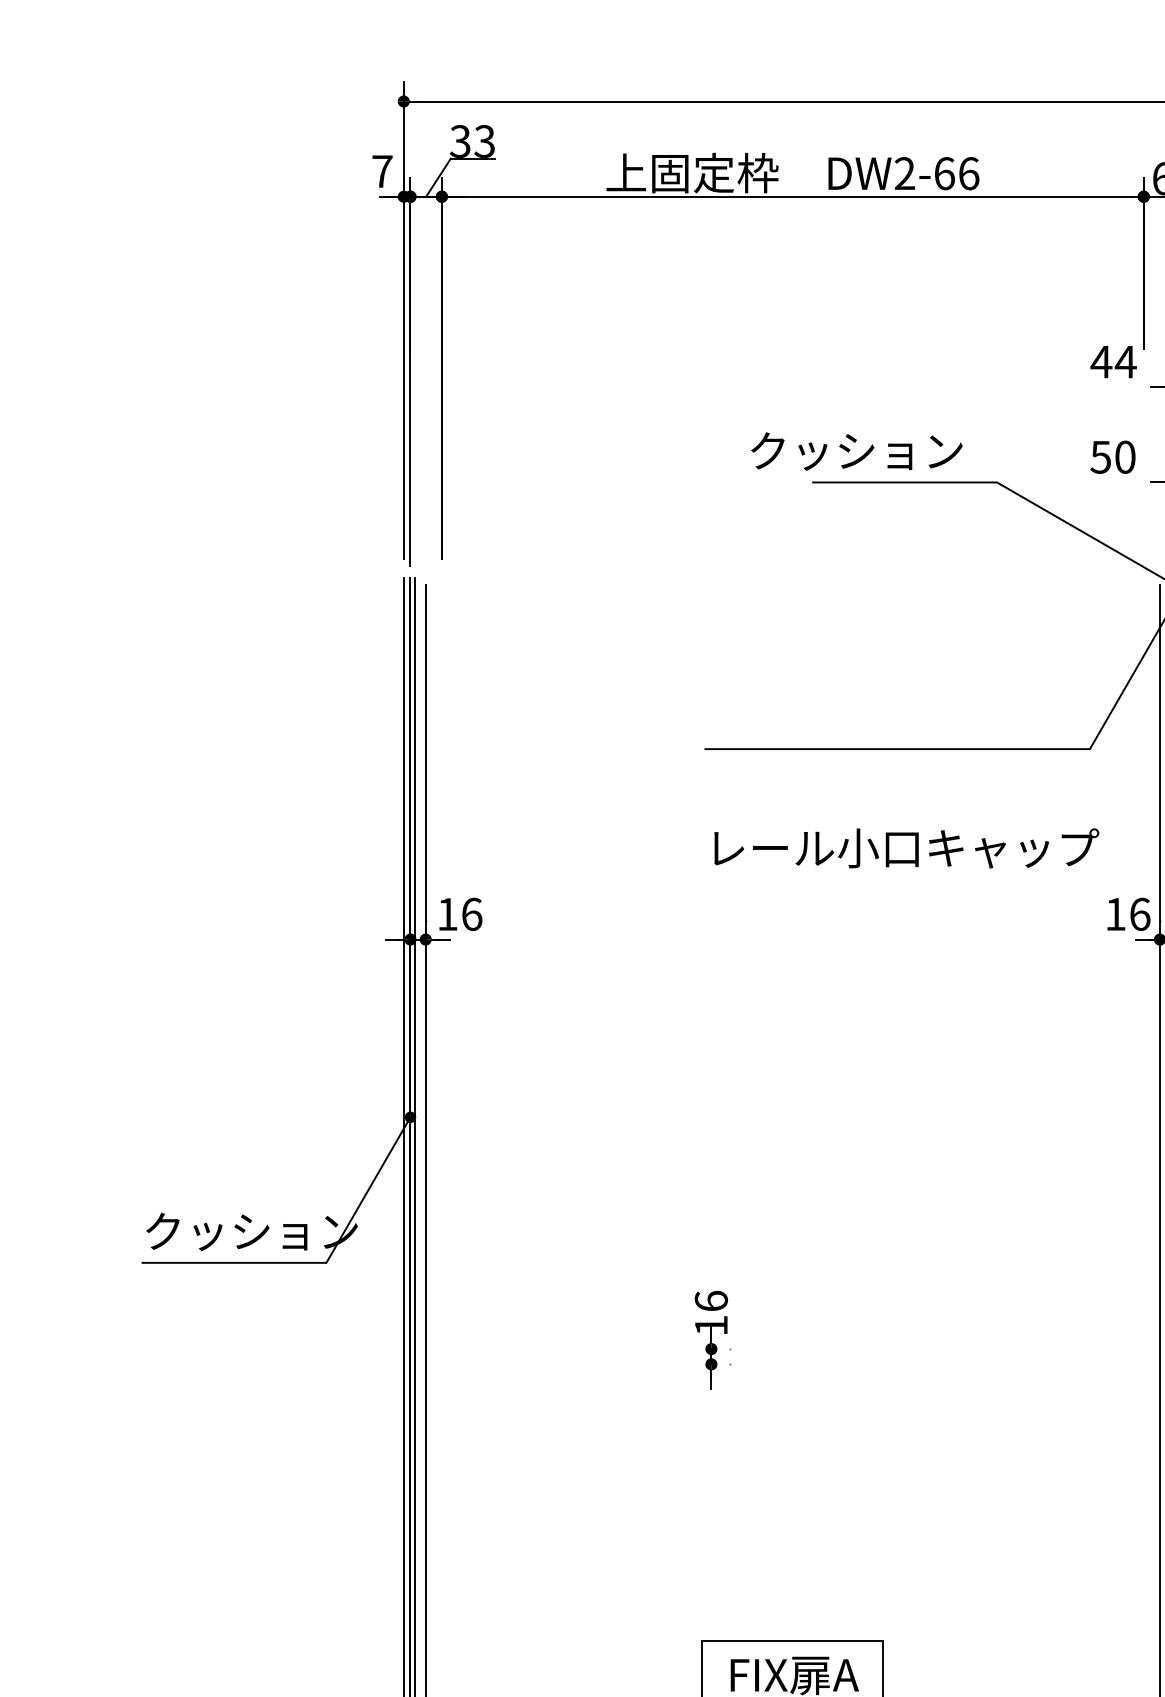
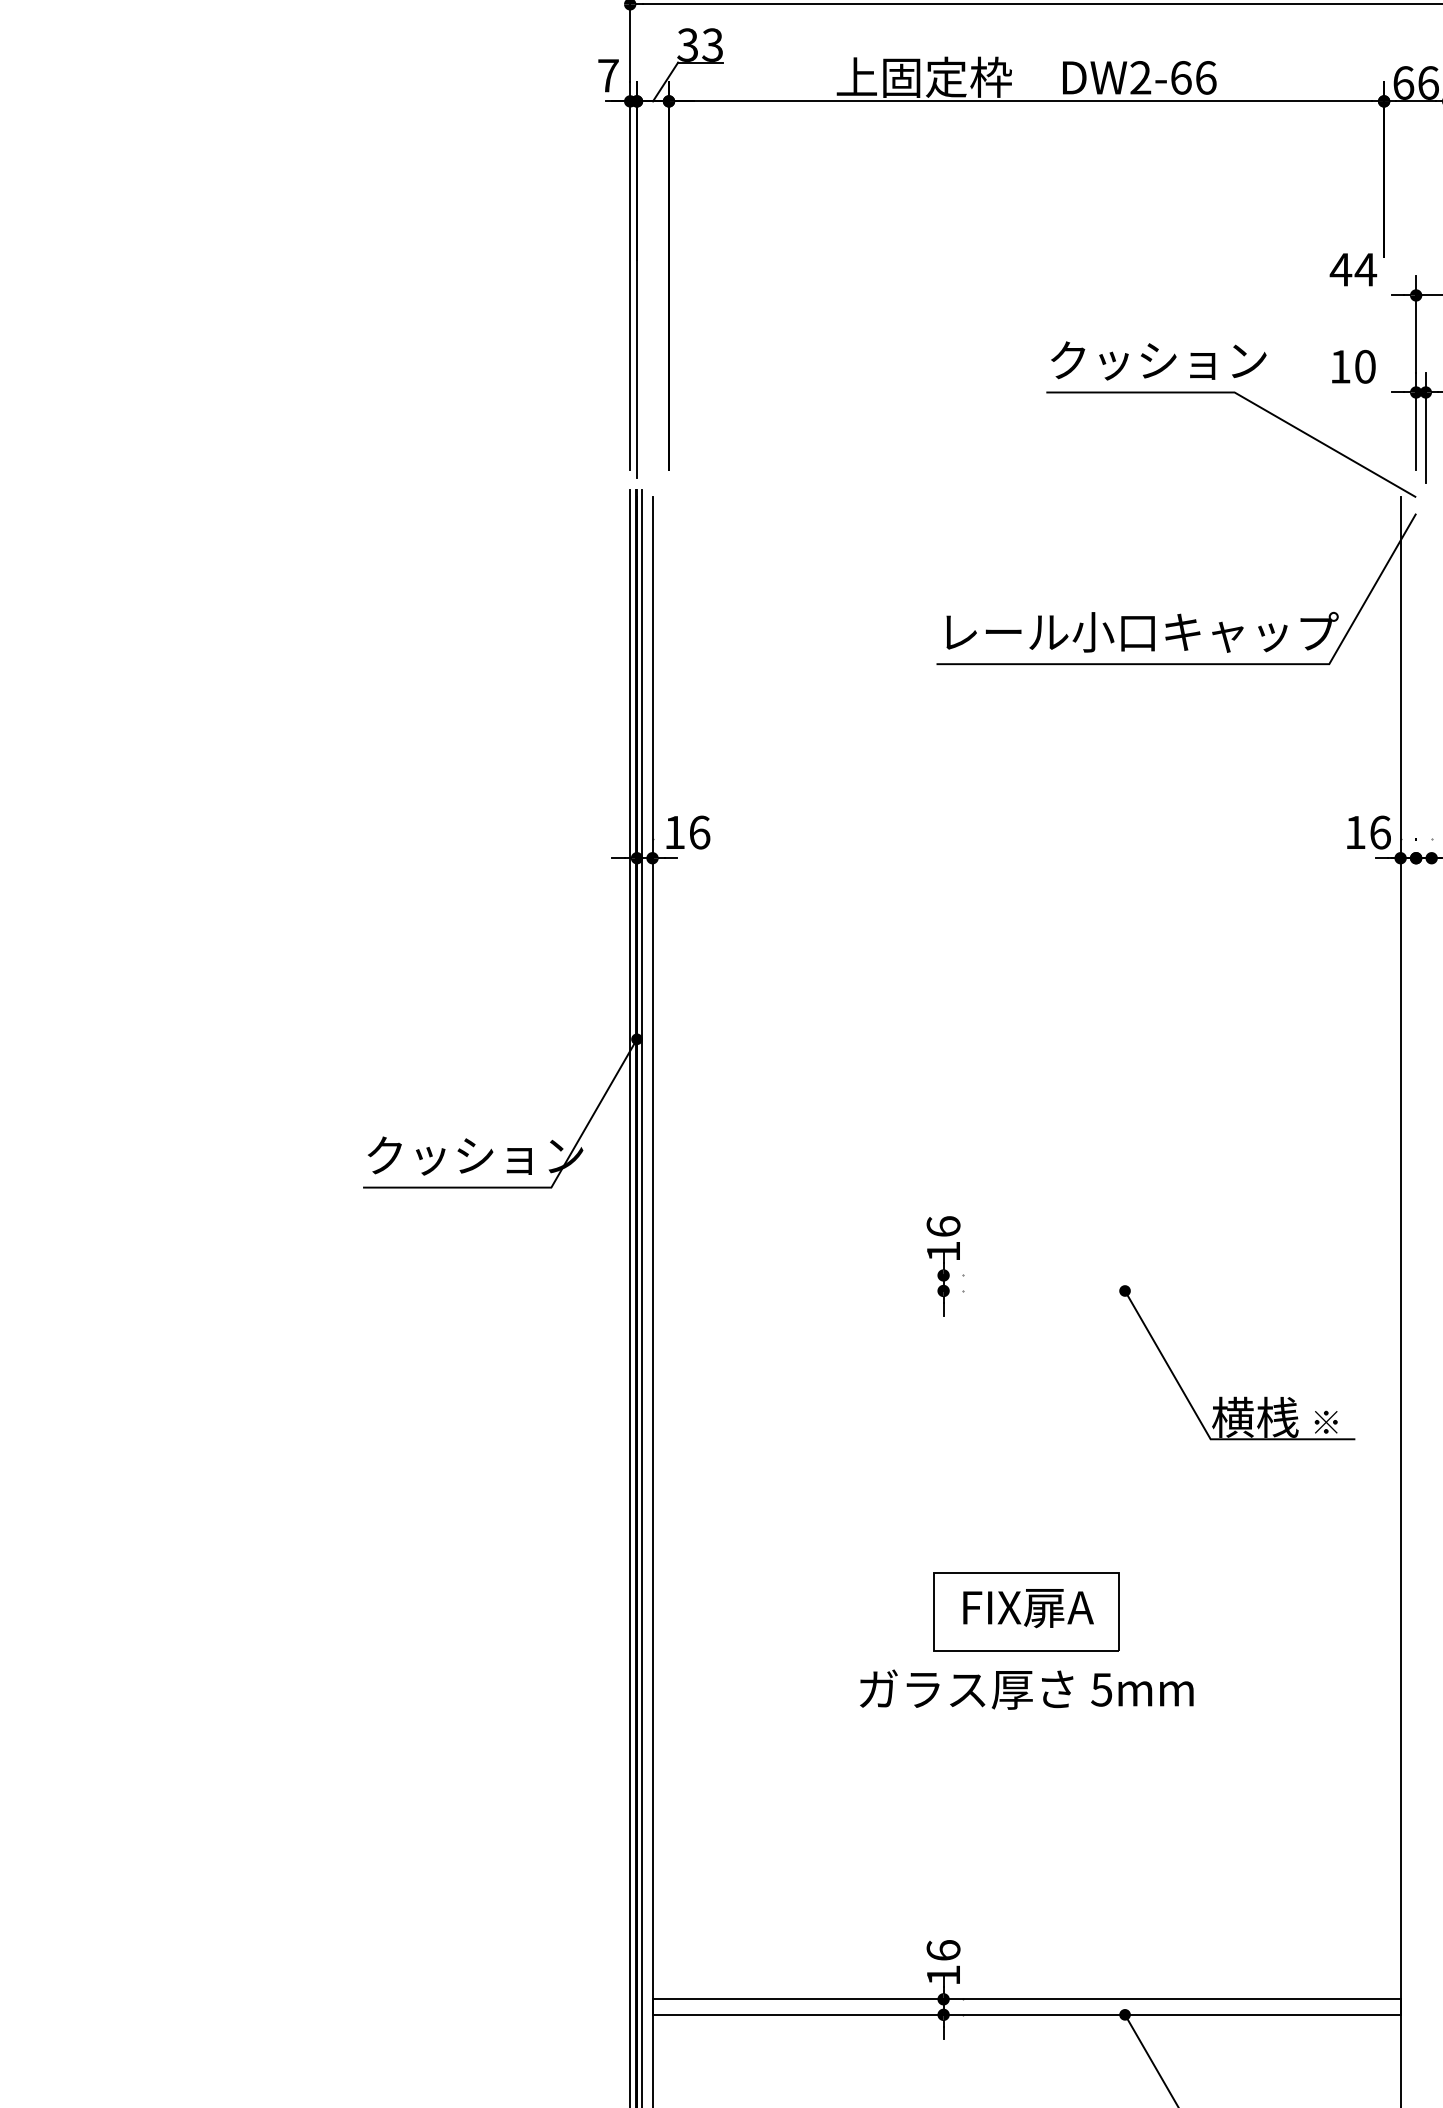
text: (856, 451) -> (1158, 360), moved
text: (1099, 456) -> (1339, 366), 50 -> 10
text: (906, 847) -> (1142, 631), moved
part: (998, 1467) -> (1236, 1396), added

